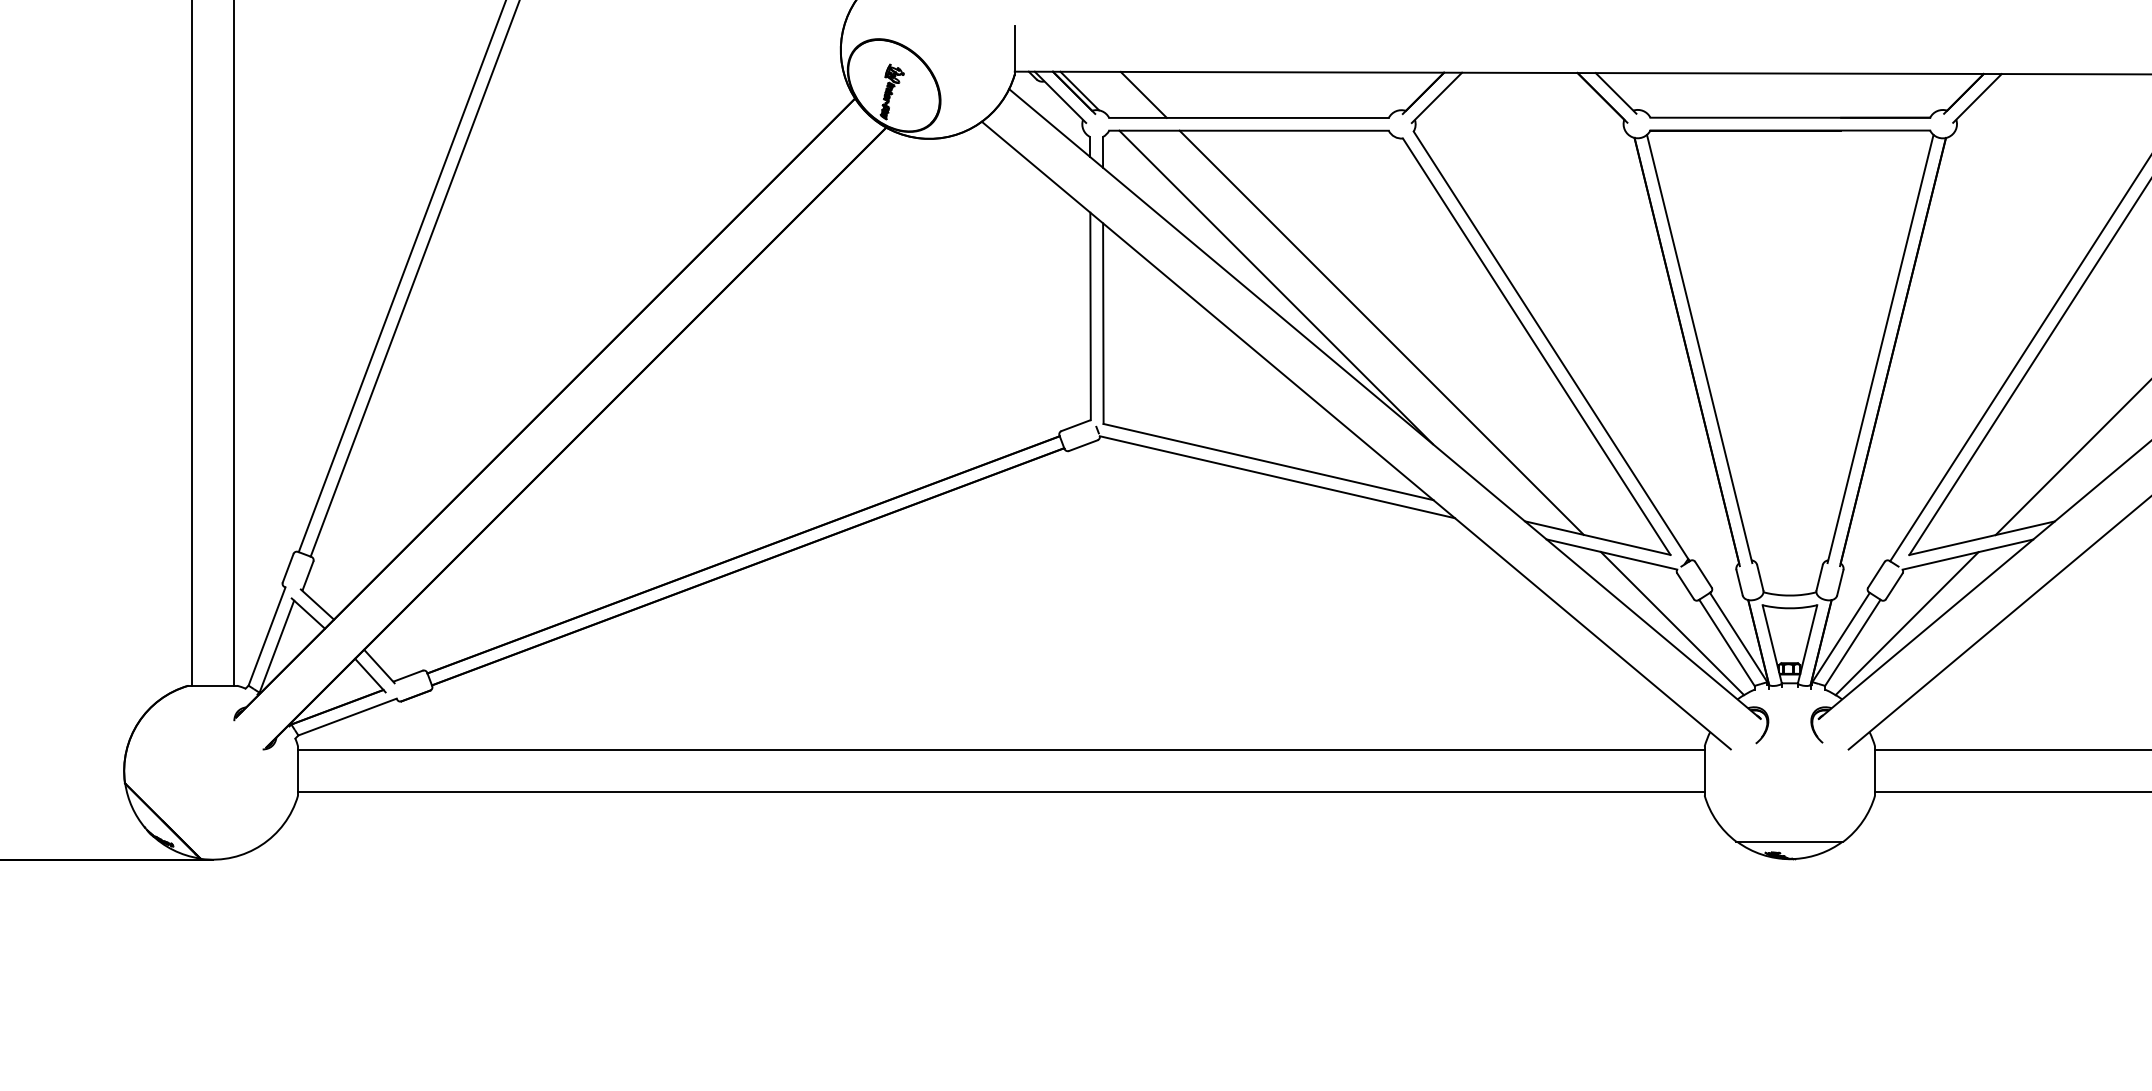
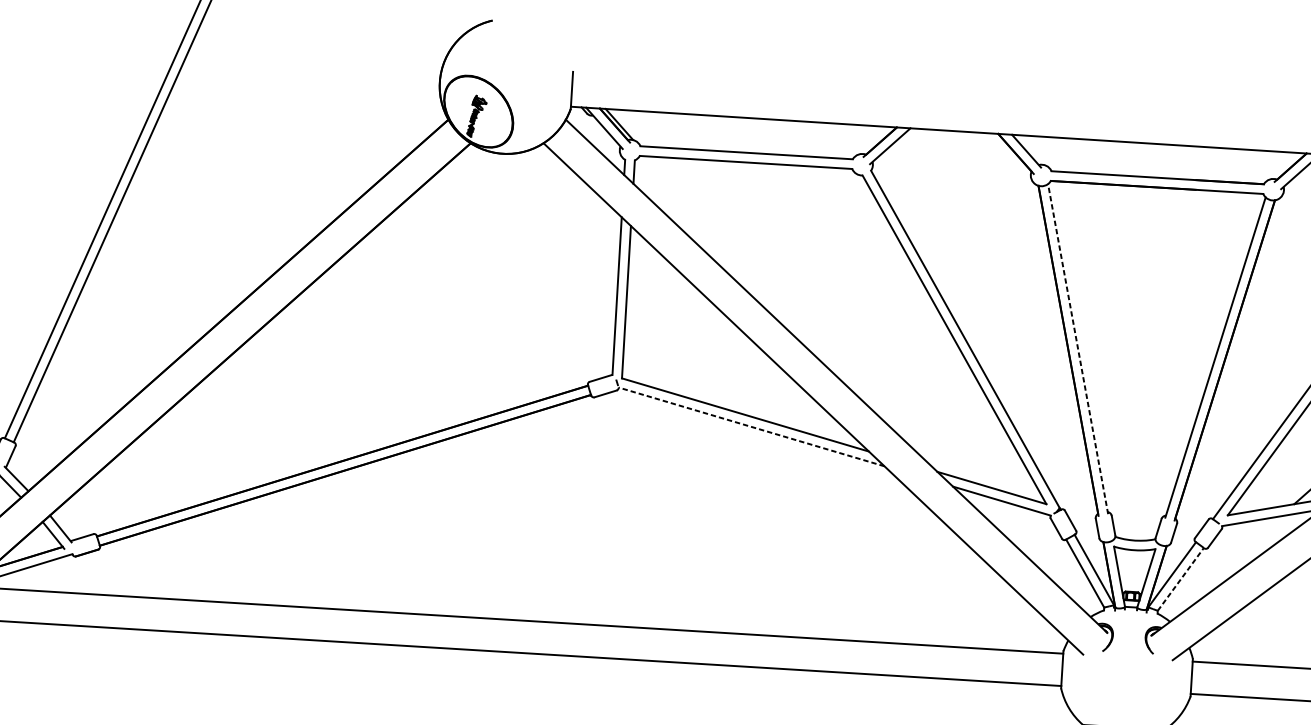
line: (1143, 94) -> (667, 130), removed
line: (1276, 287) -> (759, 282), removed
line: (1381, 332) -> (837, 321), removed
line: (1699, 348) -> (1078, 348), solid -> dashed
line: (1276, 477) -> (750, 427), solid -> dashed
line: (1672, 623) -> (1044, 556), removed
line: (1906, 623) -> (1222, 567), removed
line: (1853, 642) -> (1181, 579), solid -> dashed

